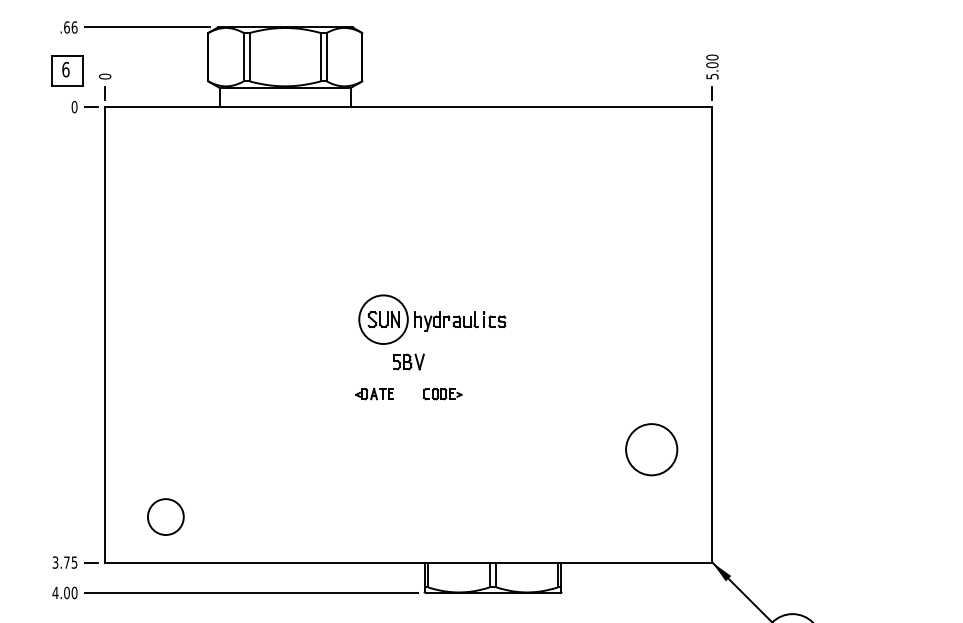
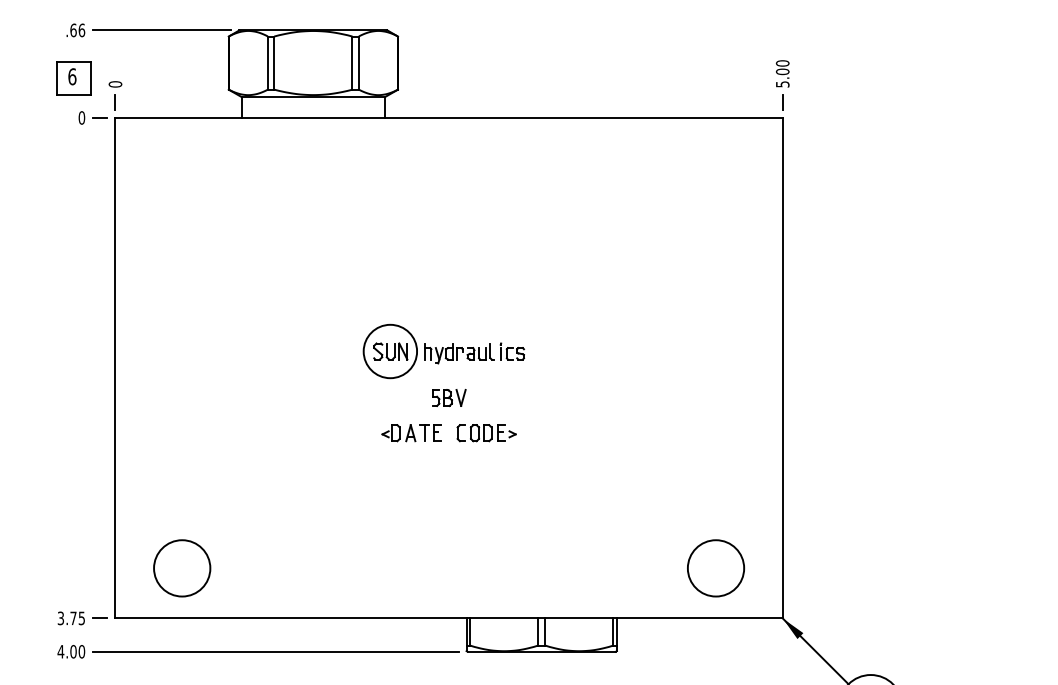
part: (431, 319) -> (443, 351), moved
part: (374, 394) -> (411, 433), size x1.43
part: (442, 394) -> (486, 433), size x1.43
circle: (652, 449) -> (716, 568), moved
circle: (166, 517) -> (182, 568), size x1.43

